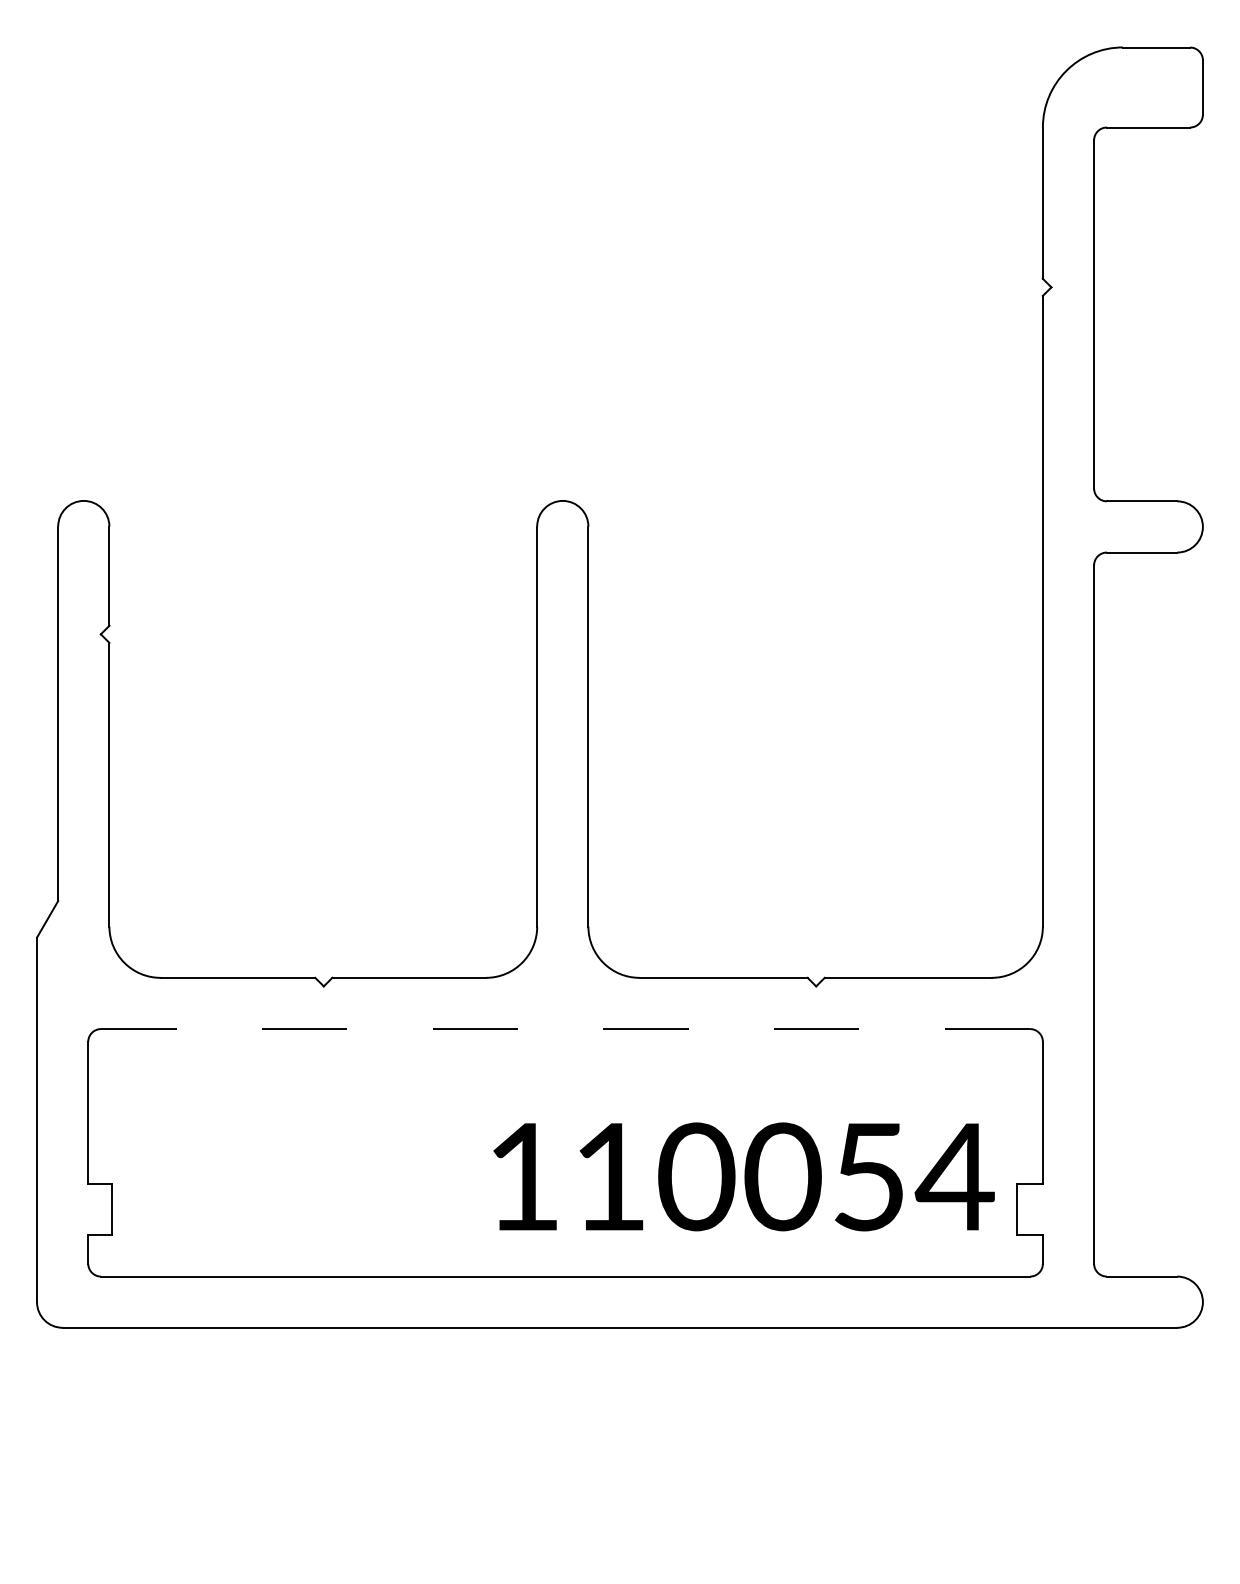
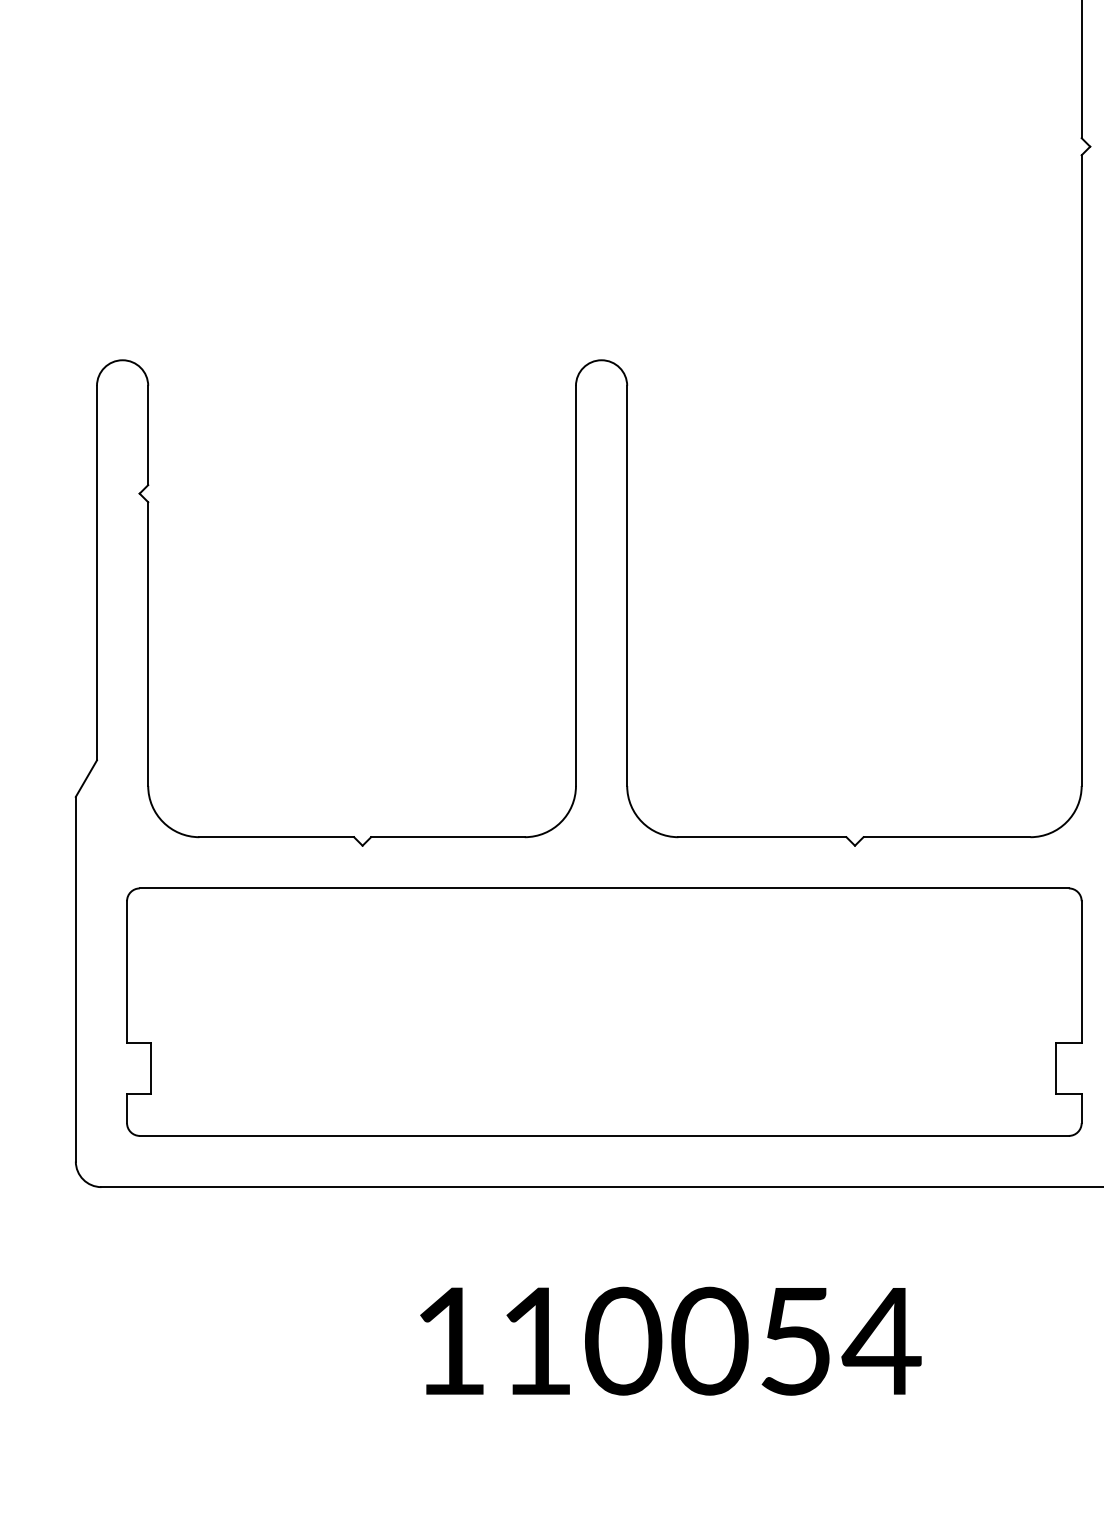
line: (565, 1029) -> (604, 888), dashed -> solid
text: (743, 1176) -> (670, 1340), moved

